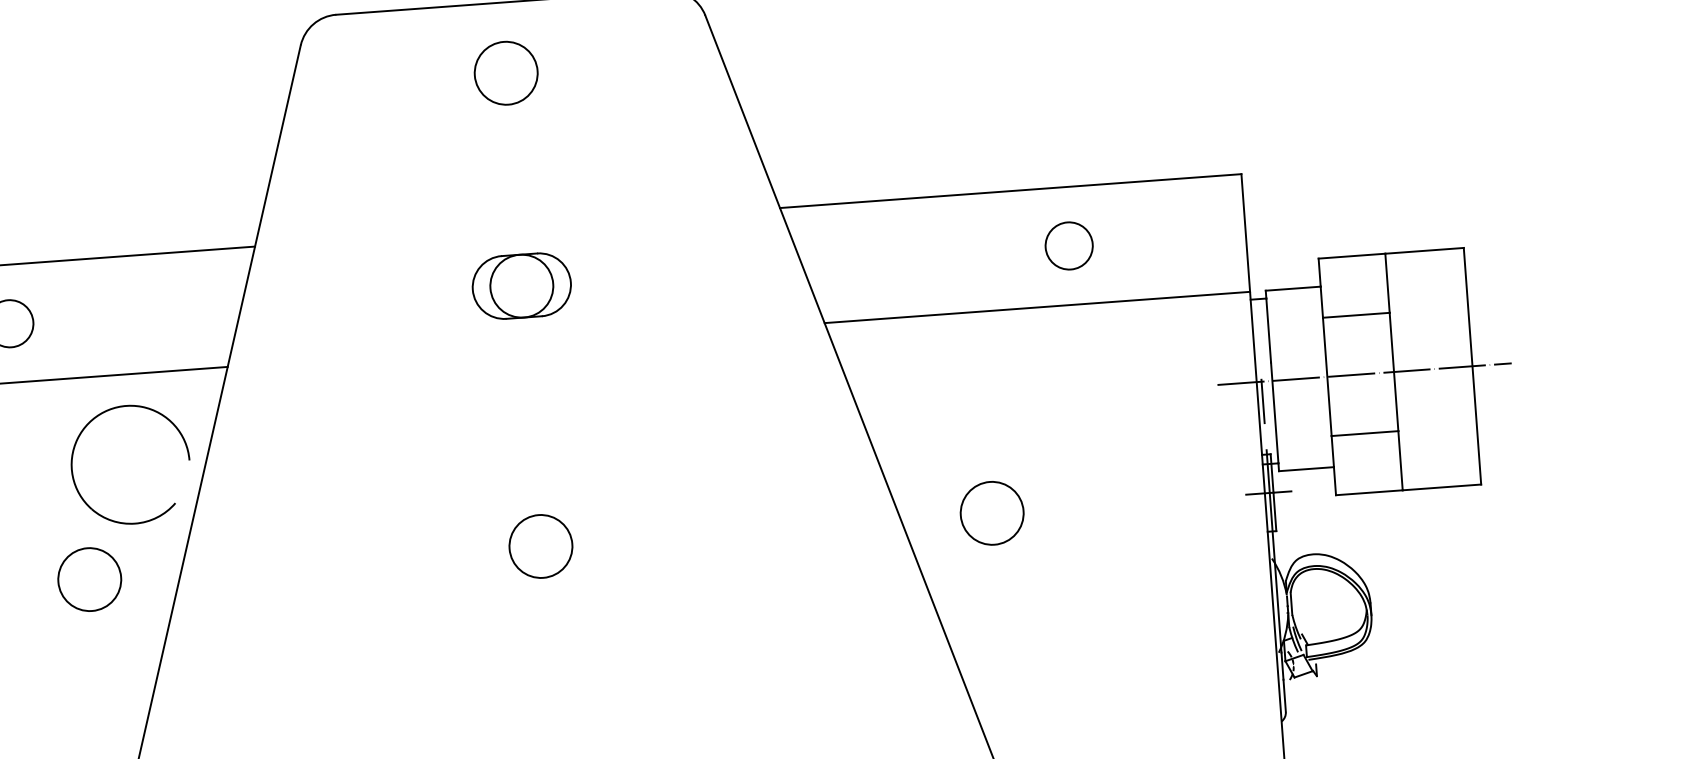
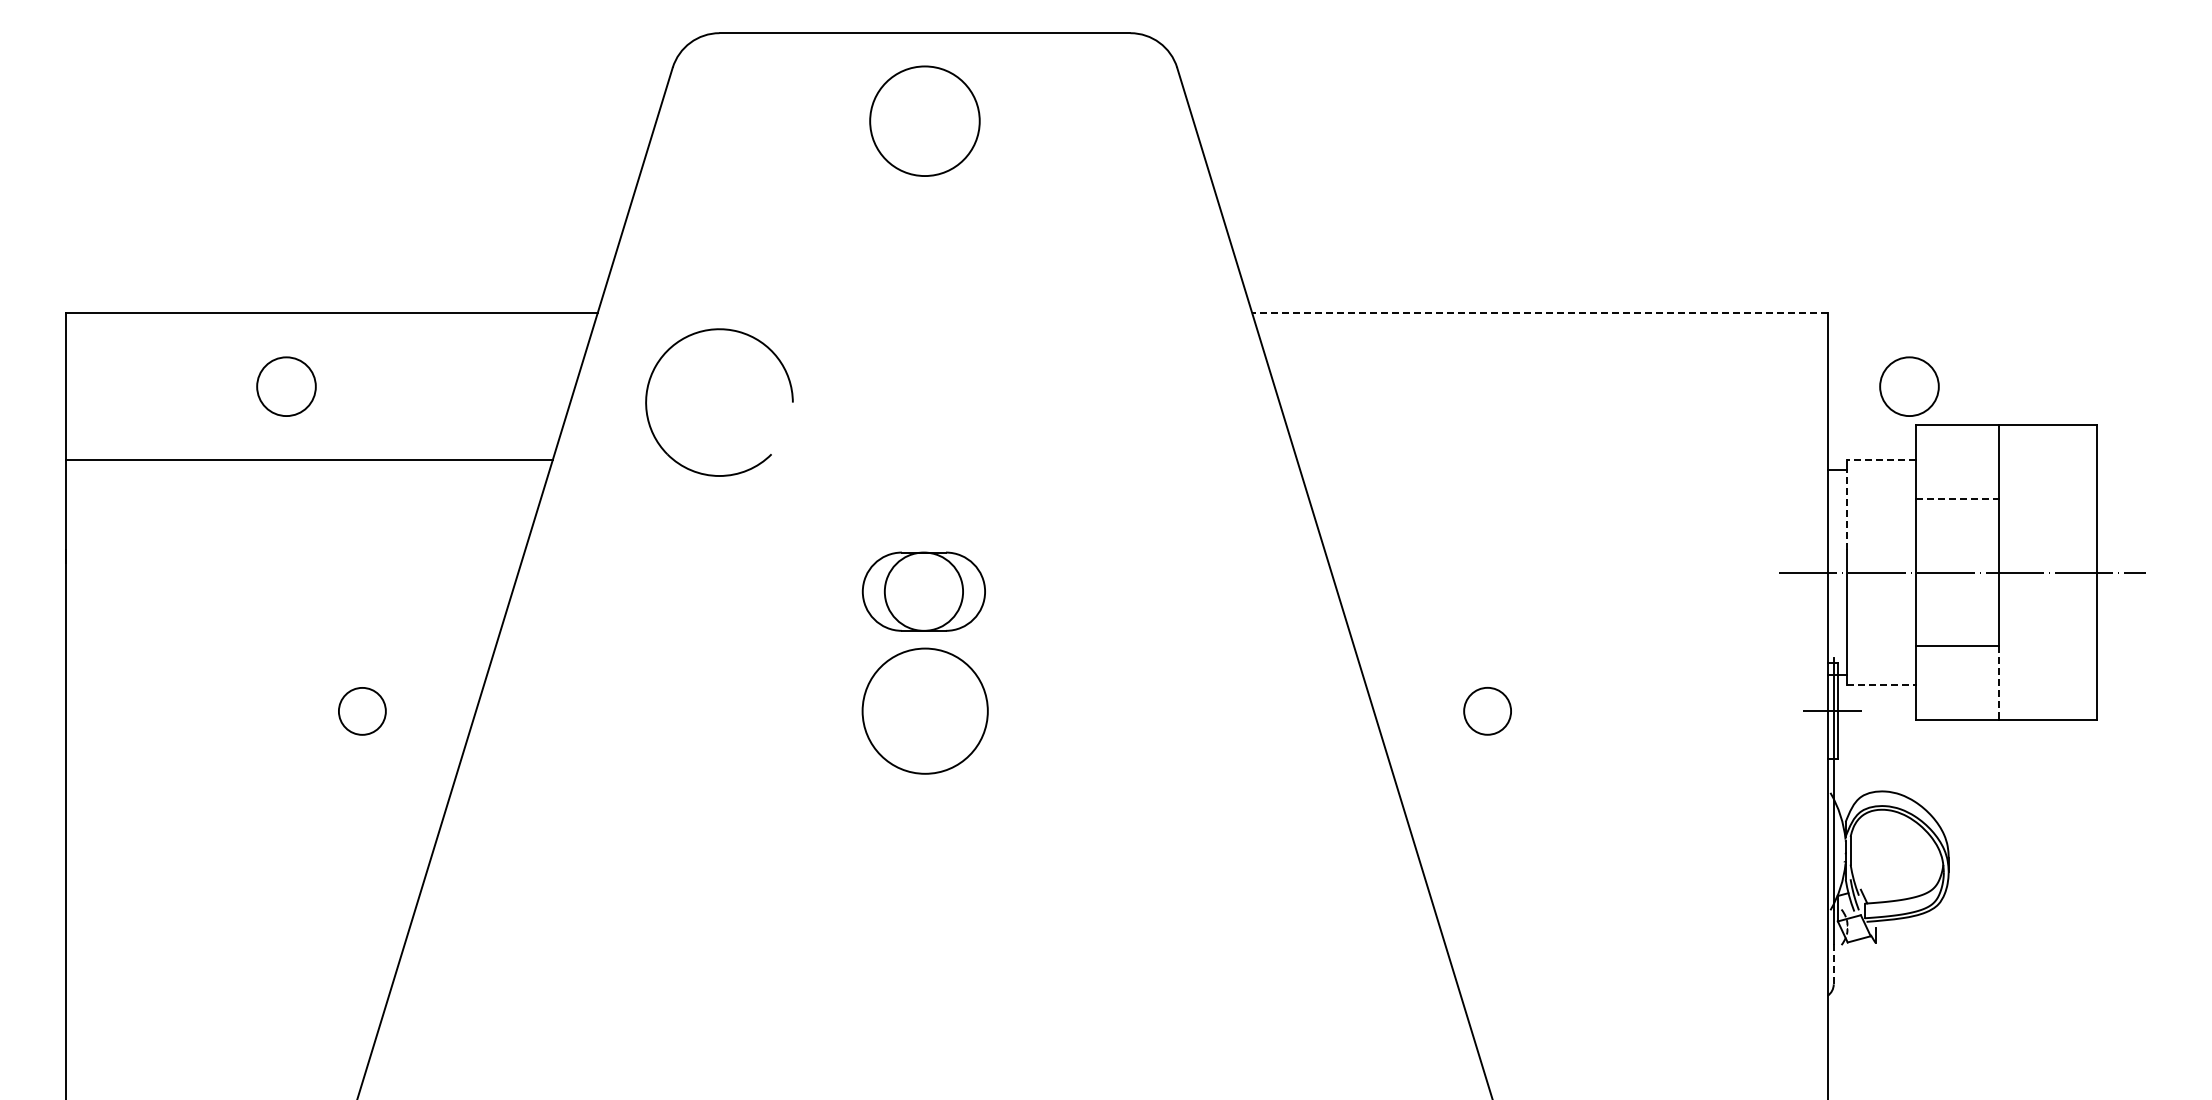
circle: (505, 73) -> (924, 121), size x1.4
line: (1010, 191) -> (1539, 313), solid -> dashed
circle: (1069, 245) -> (1909, 386), moved
part: (521, 286) -> (923, 591), moved
line: (1292, 289) -> (1880, 460), solid -> dashed
line: (1037, 307) -> (1562, 460), removed
line: (1356, 315) -> (1957, 498), solid -> dashed
line: (1268, 330) -> (1847, 509), solid -> dashed
line: (1262, 401) -> (1833, 597), removed
part: (126, 406) -> (719, 330), moved
line: (1400, 460) -> (1998, 683), solid -> dashed
line: (1306, 469) -> (1881, 685), solid -> dashed
circle: (992, 513) -> (1487, 711), size x0.6
circle: (540, 546) -> (924, 711), size x1.6
circle: (89, 579) -> (362, 711), size x0.6
line: (1284, 696) -> (1833, 964), solid -> dashed

